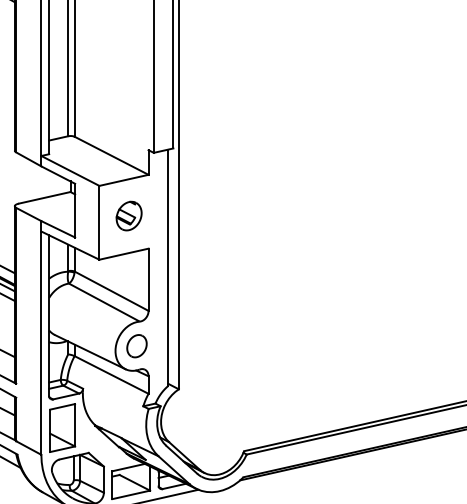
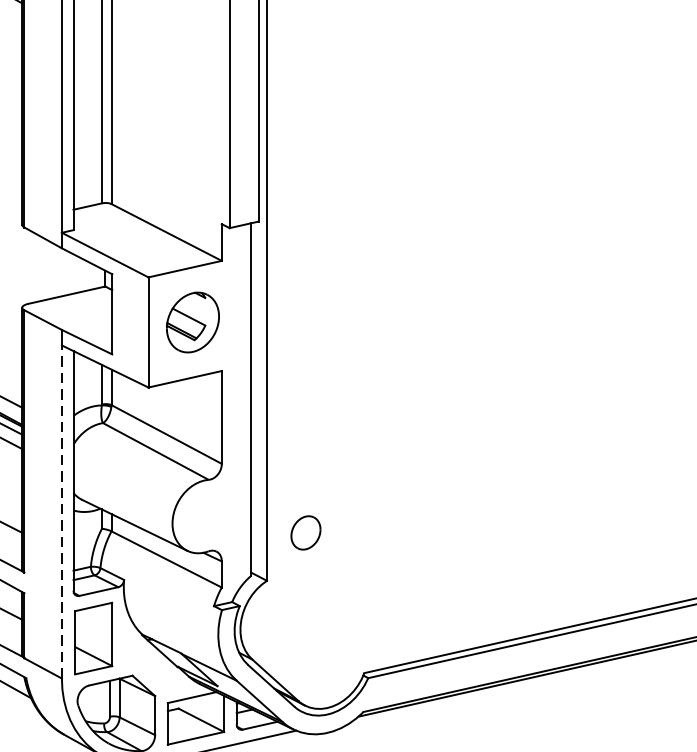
part: (128, 215) -> (191, 321), size x1.4
line: (41, 343) -> (62, 512), solid -> dashed
part: (136, 346) -> (305, 533), moved

